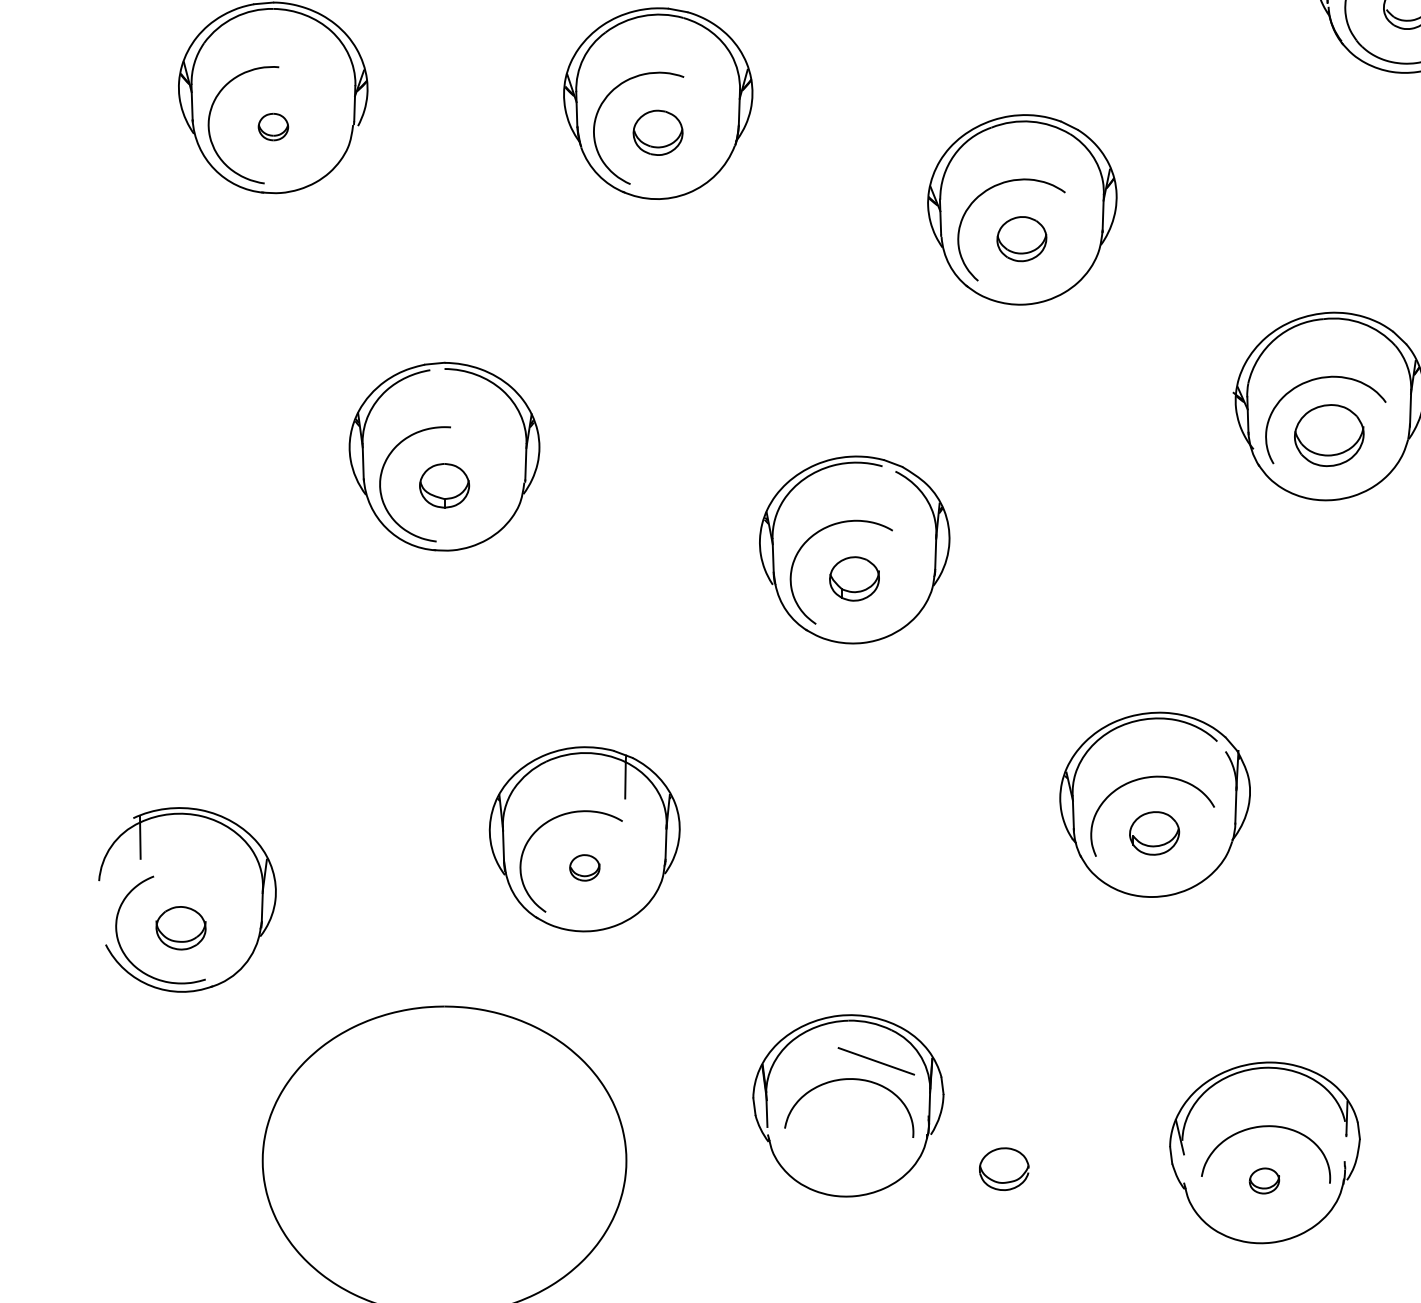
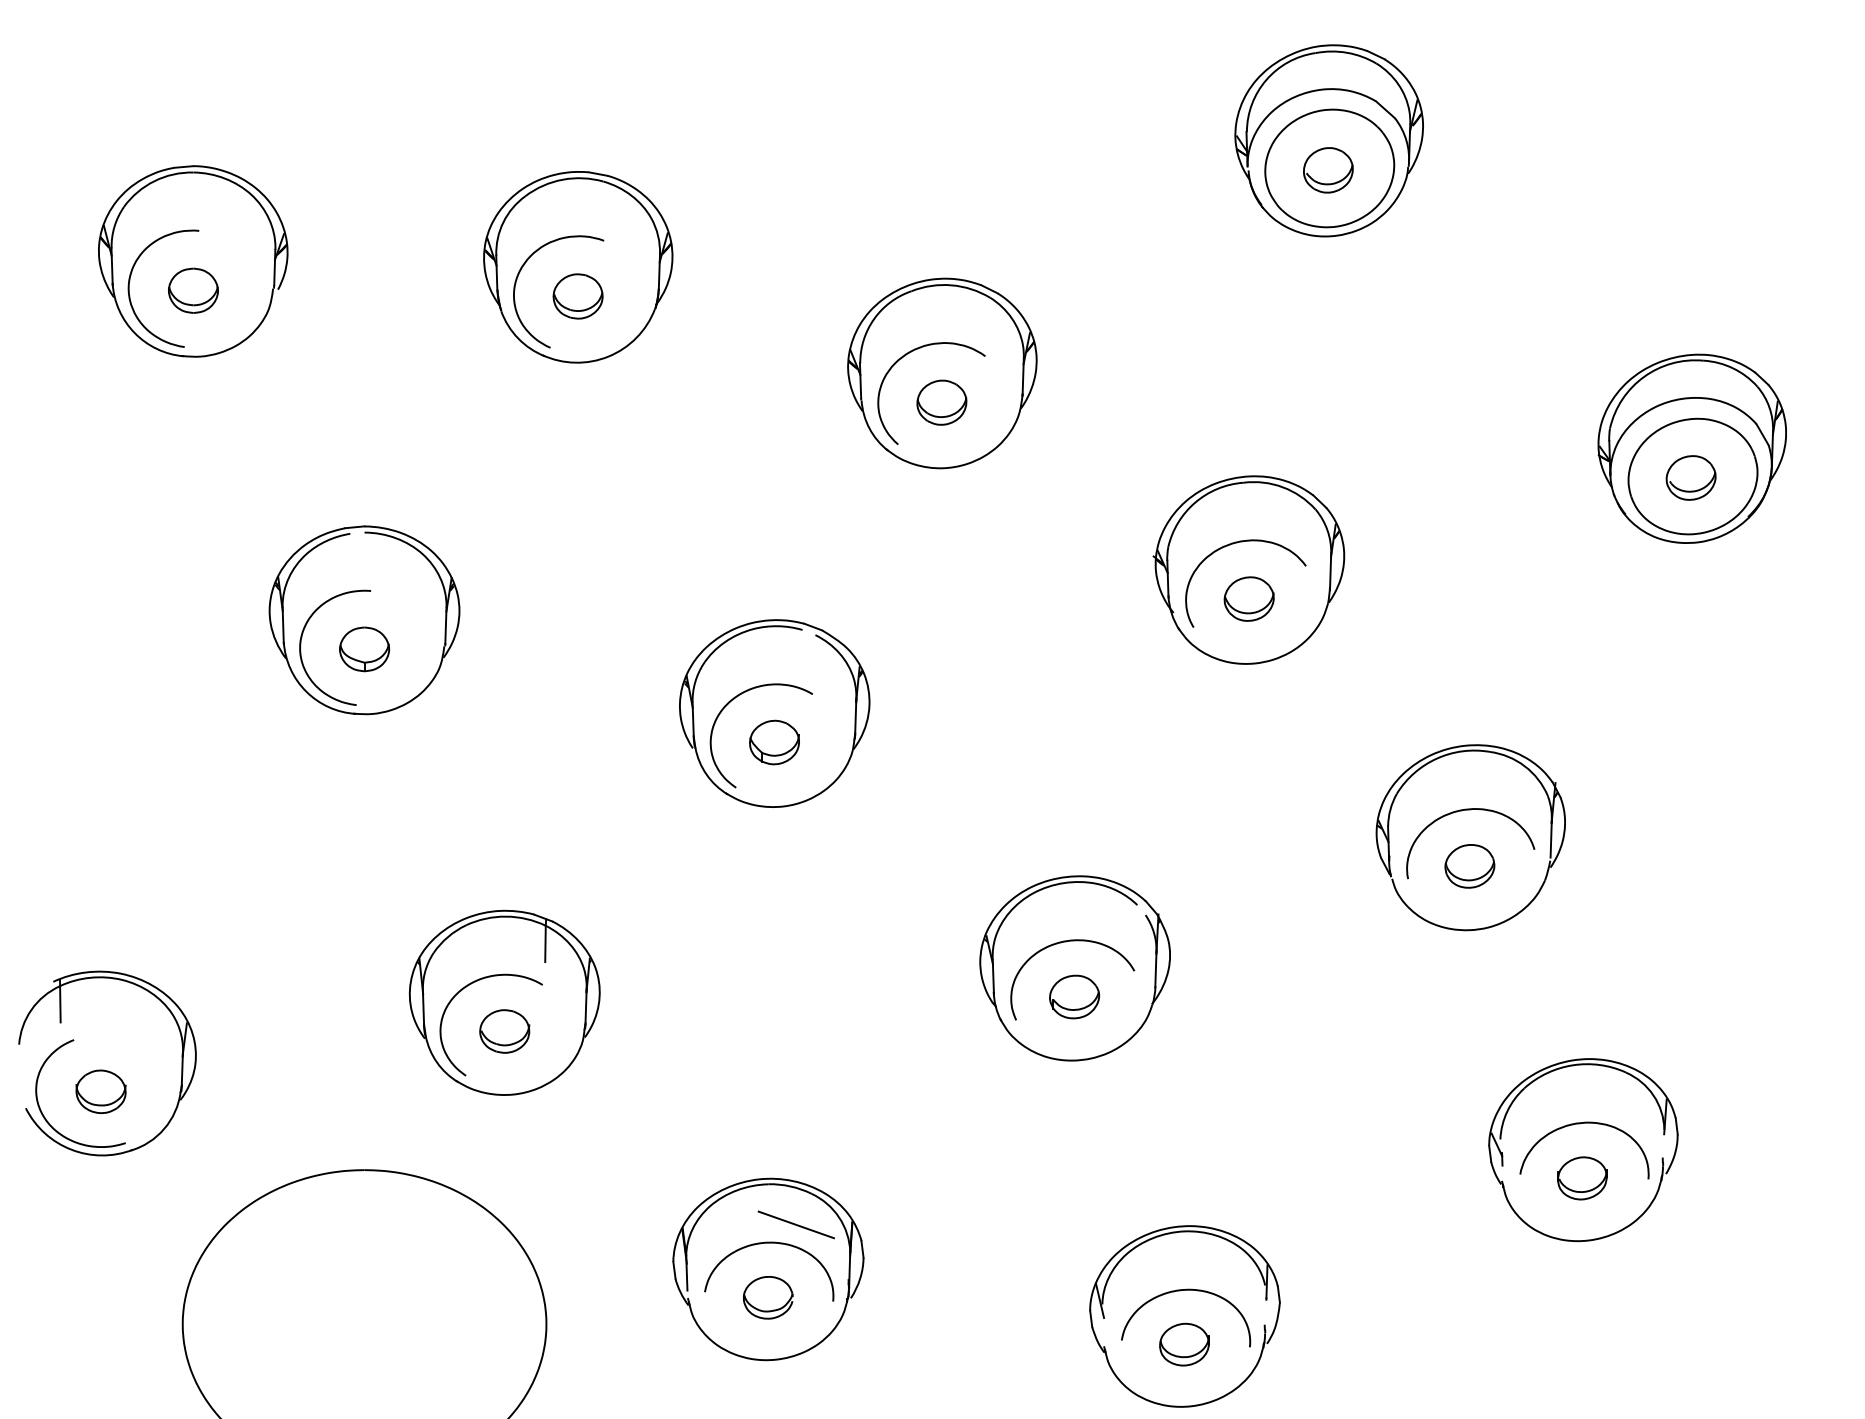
part: (273, 126) -> (193, 290), size x1.67
part: (1328, 434) -> (1248, 598), size x0.71
part: (584, 867) -> (504, 1031), size x1.67
part: (1004, 1168) -> (768, 1297), moved
part: (1264, 1180) -> (1184, 1344), size x1.67

